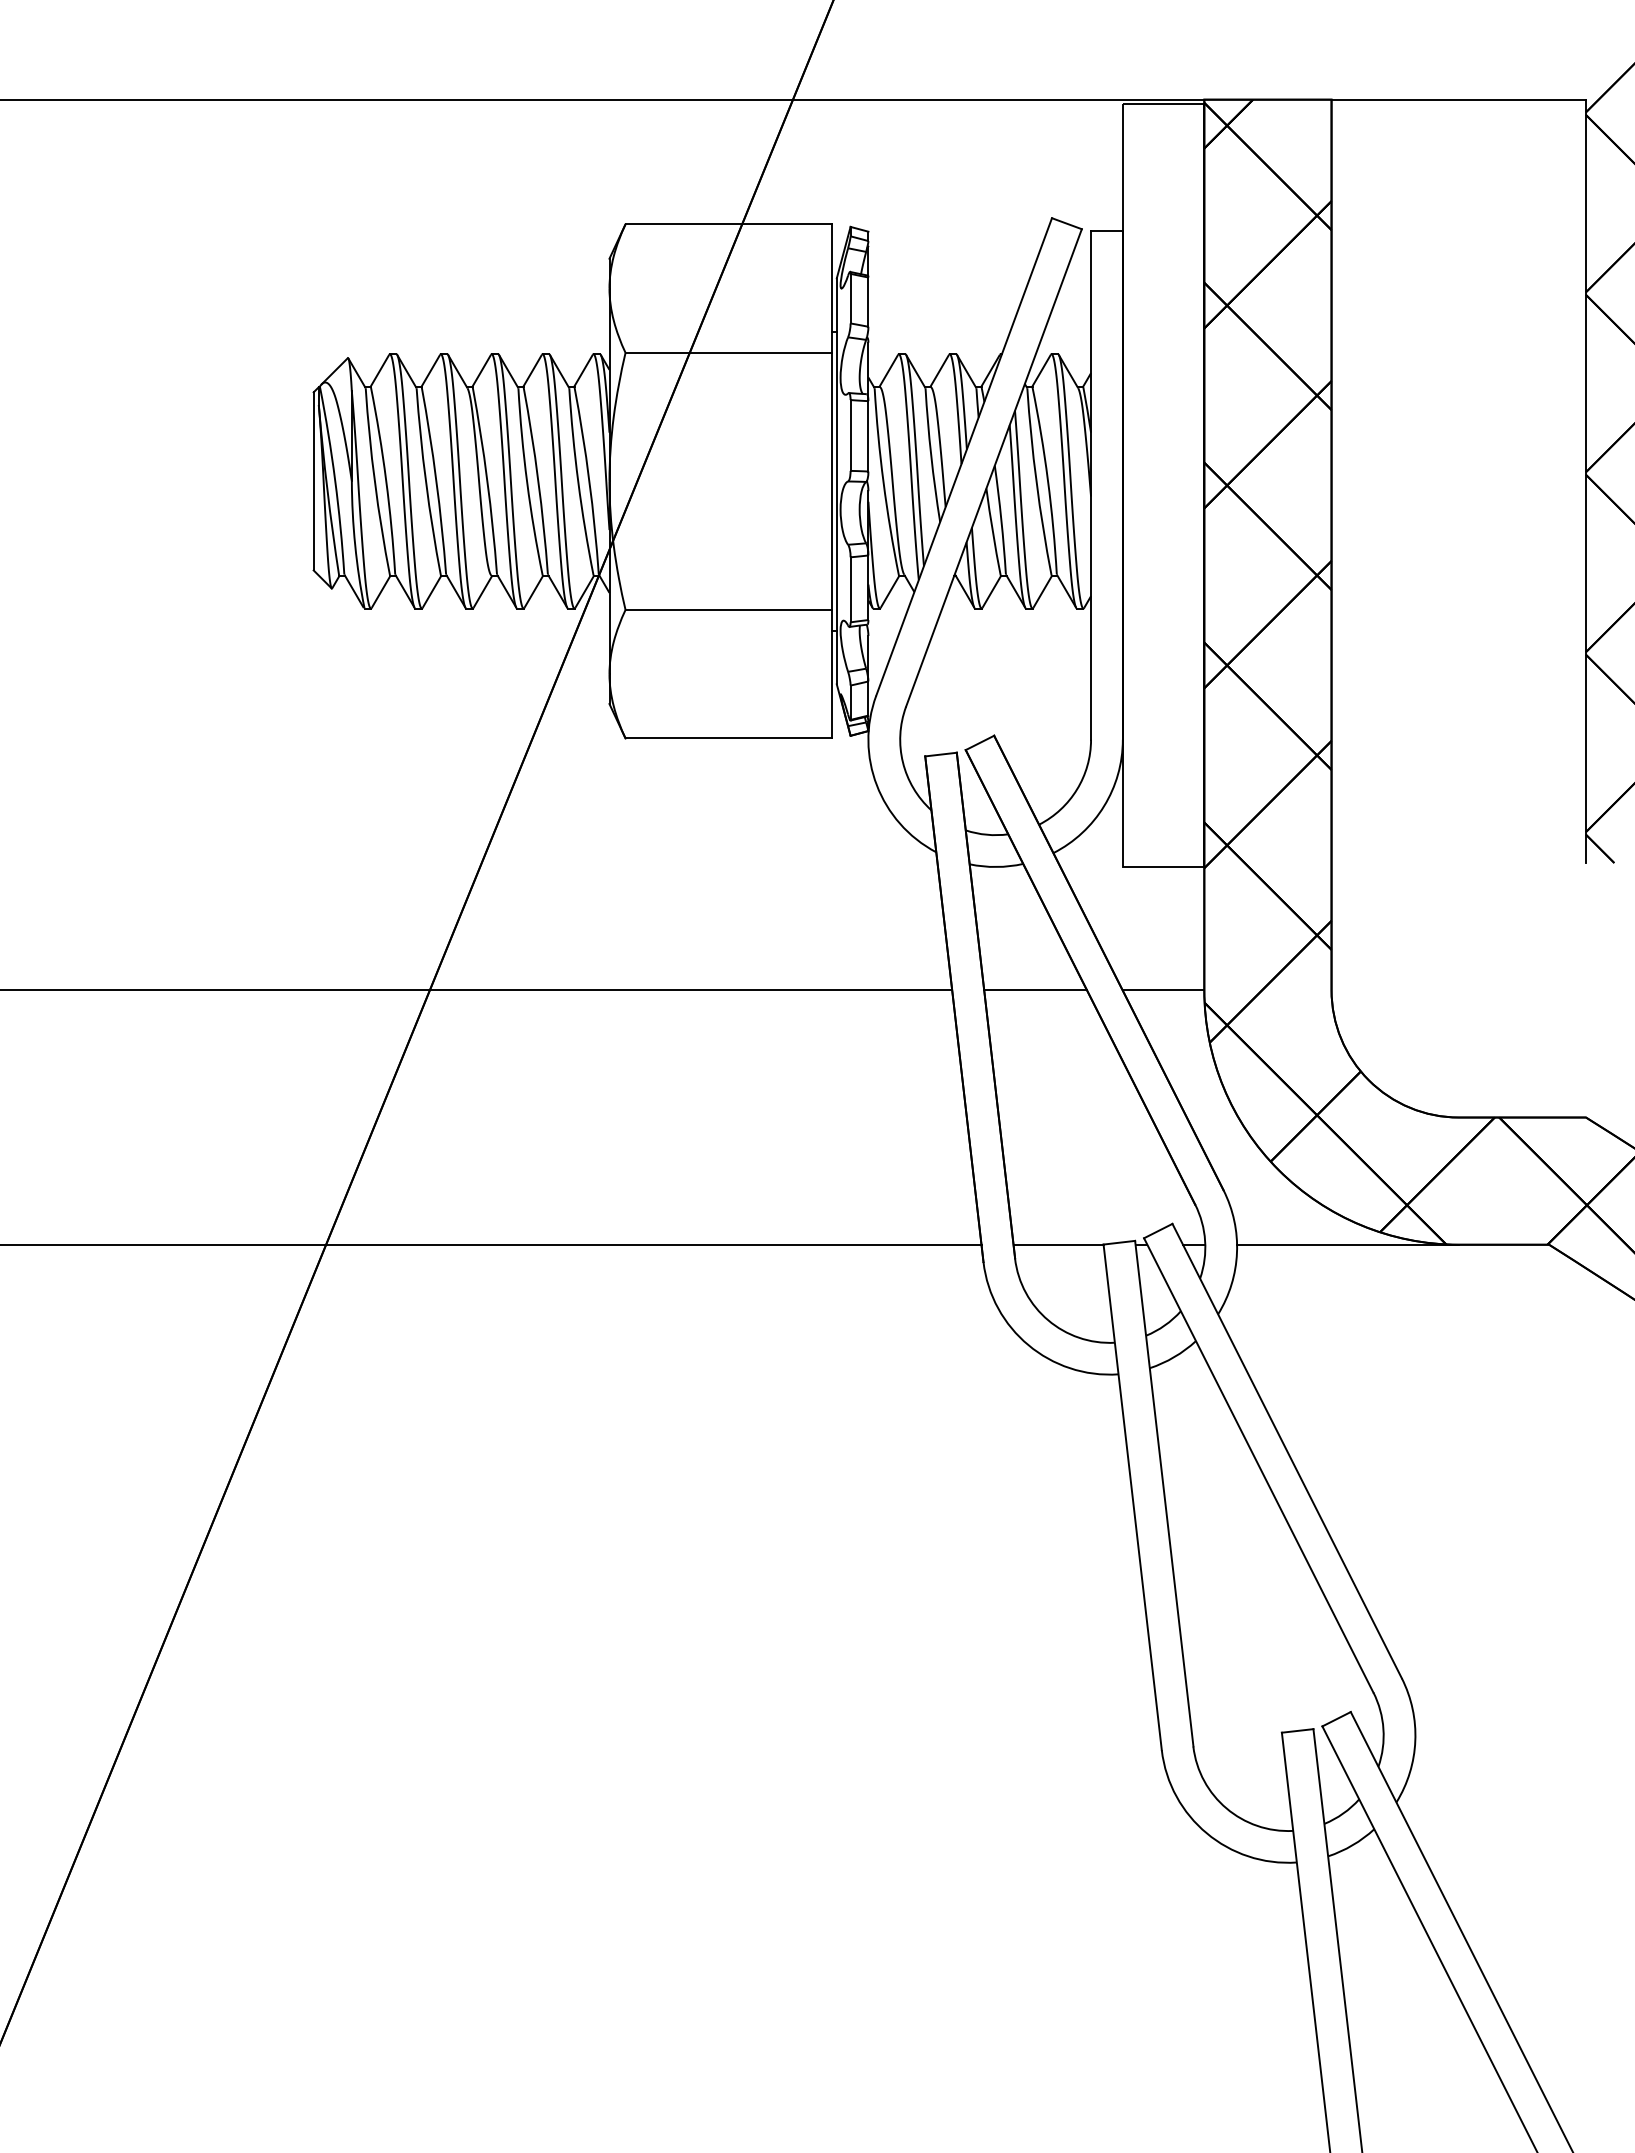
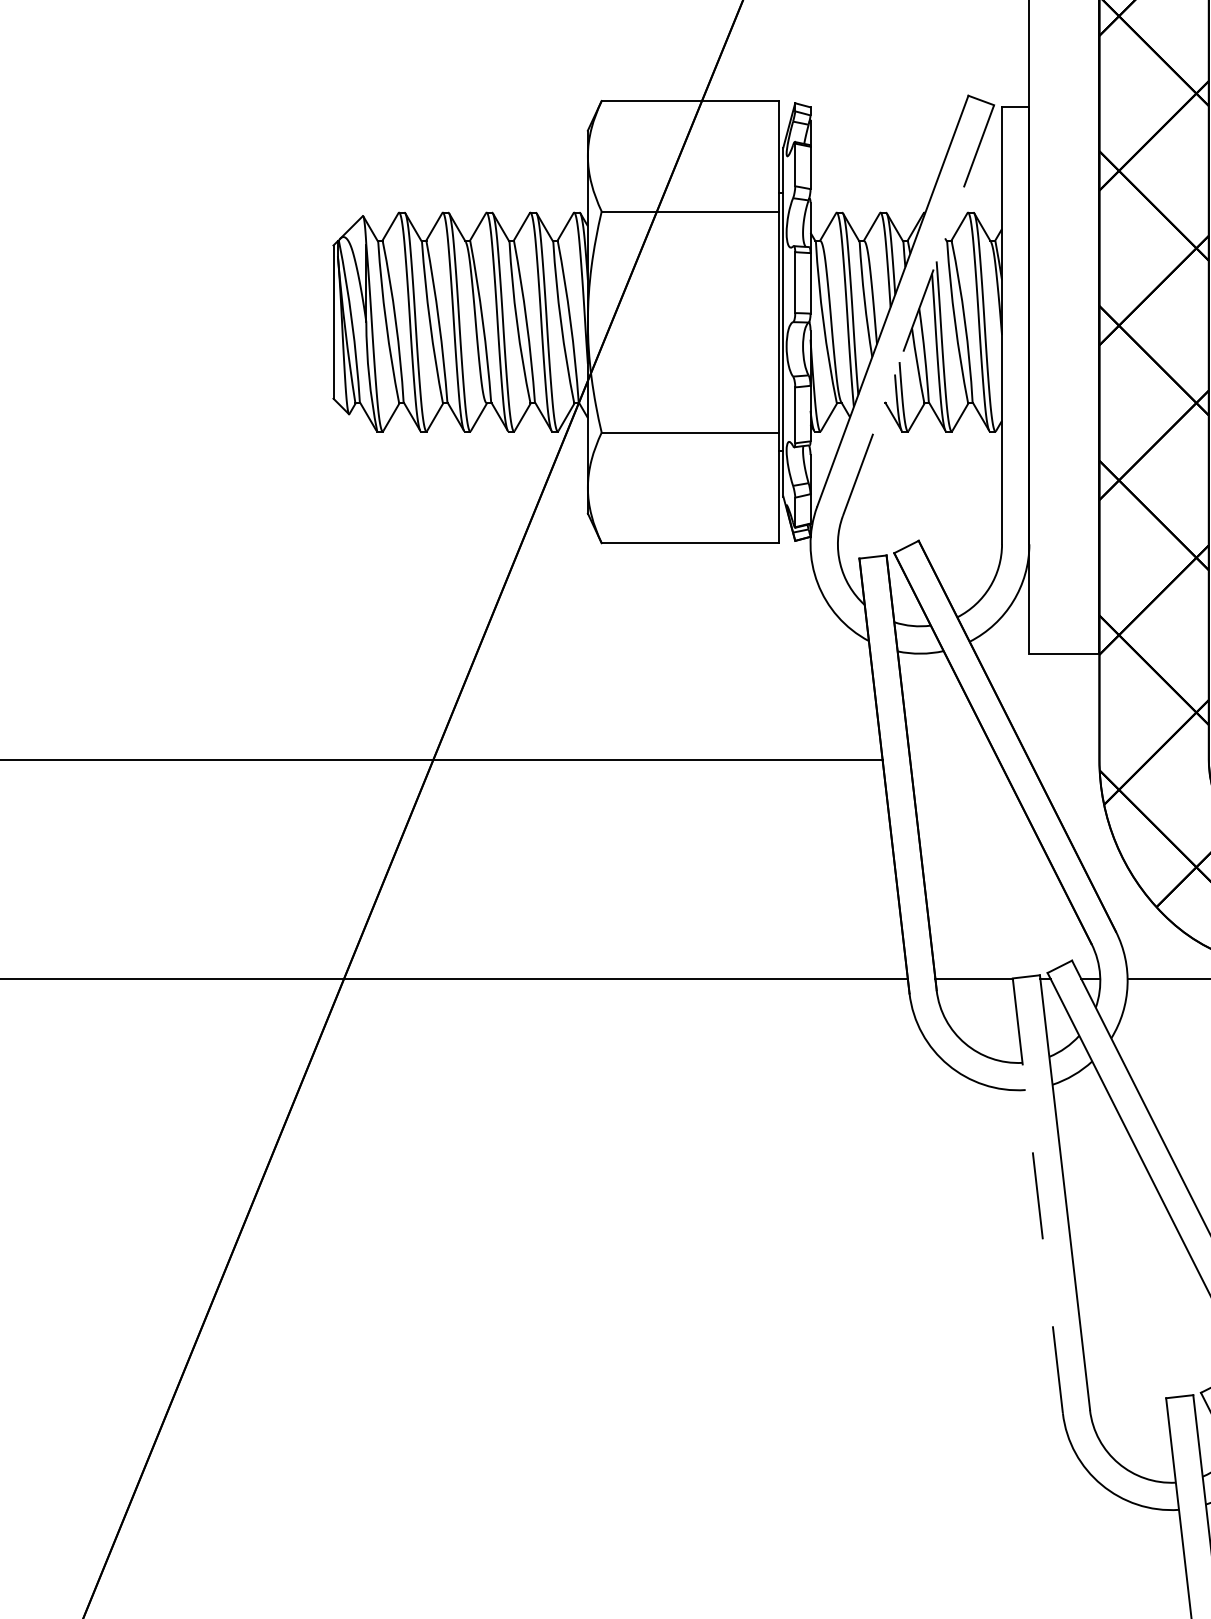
line: (993, 468) -> (918, 311), solid -> dashed
line: (1035, 990) -> (954, 759), removed
line: (1163, 990) -> (1064, 759), removed
line: (1132, 1497) -> (1037, 1195), solid -> dashed

